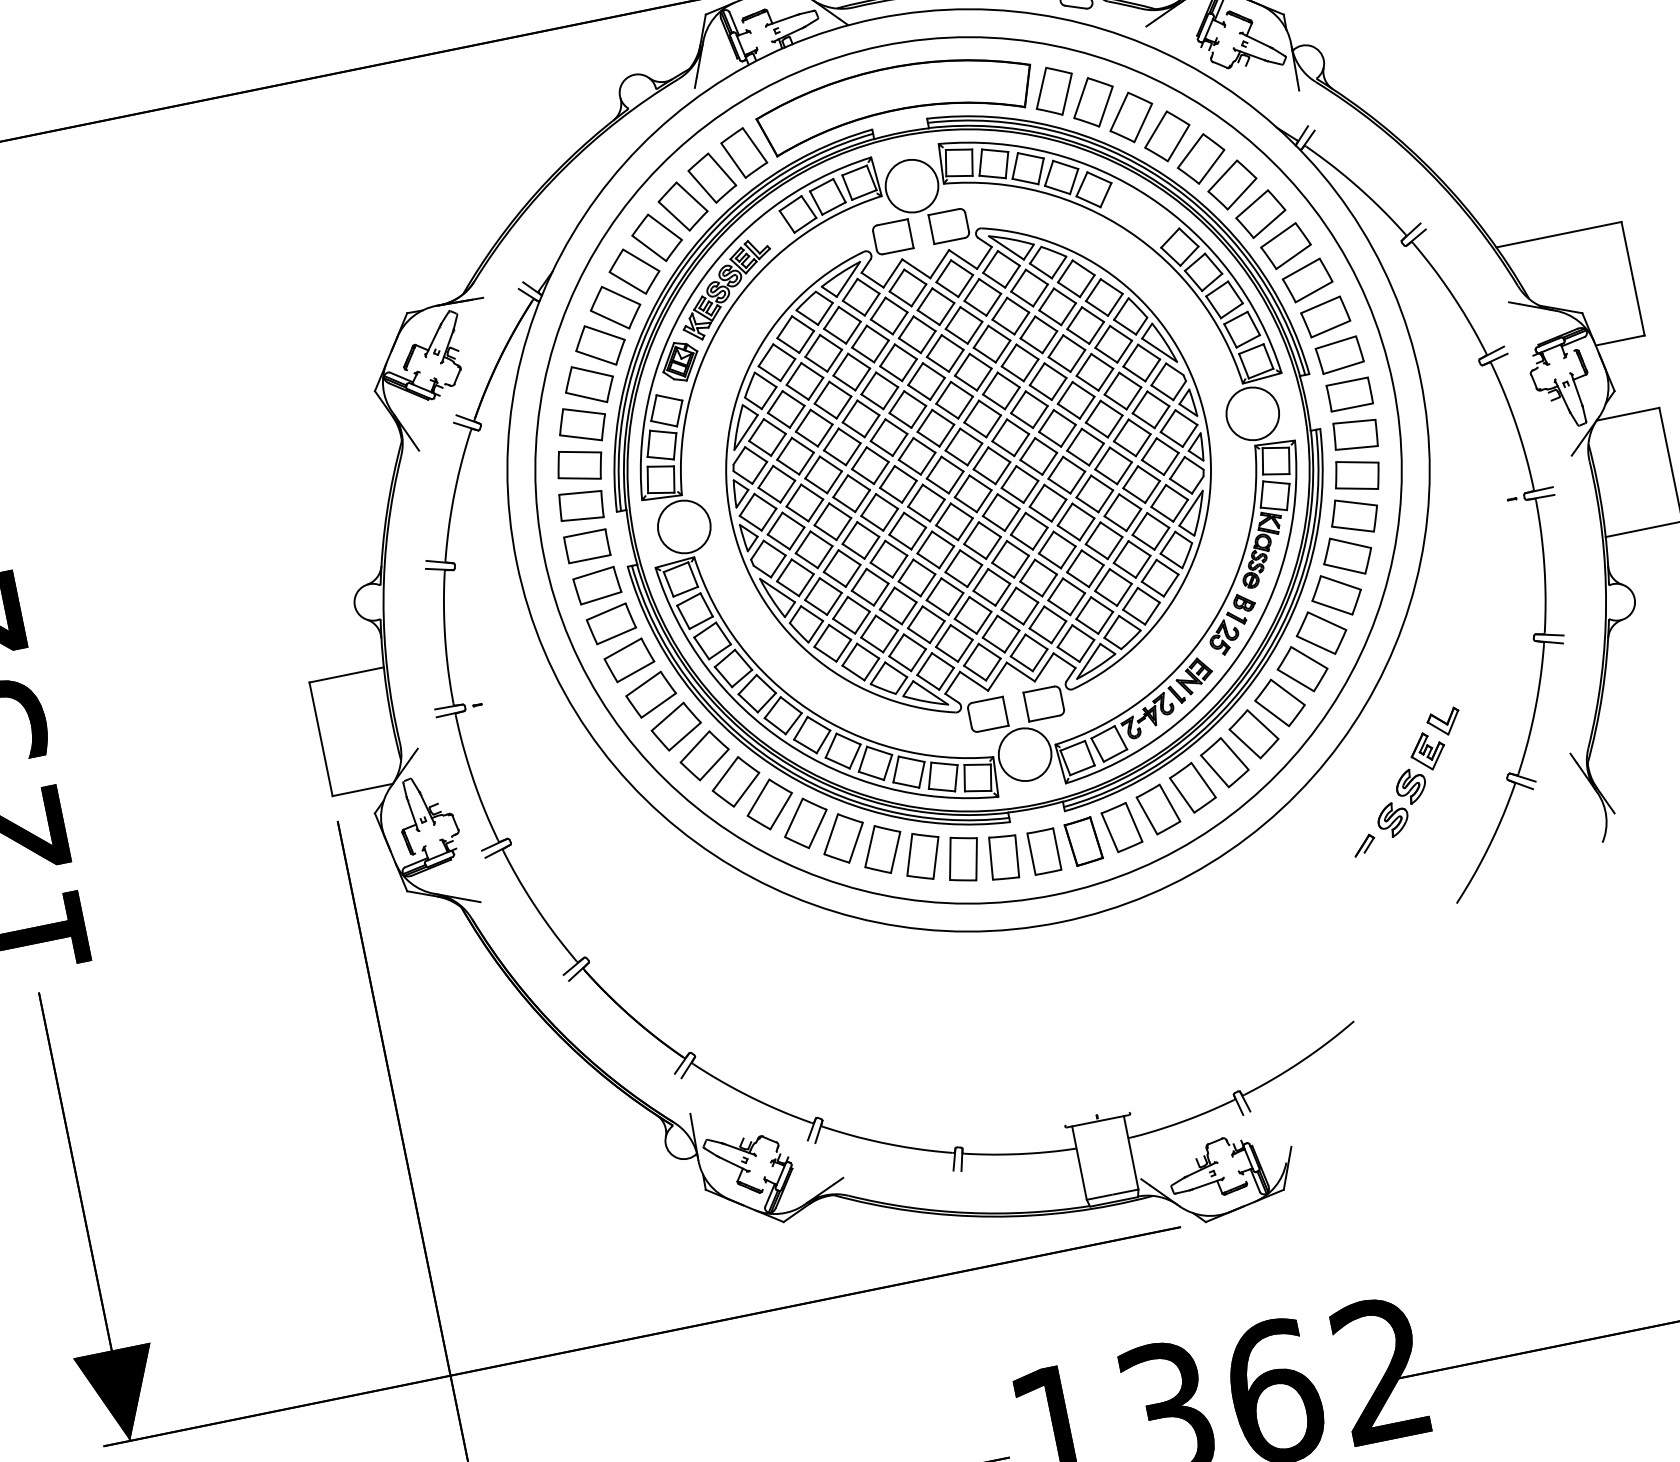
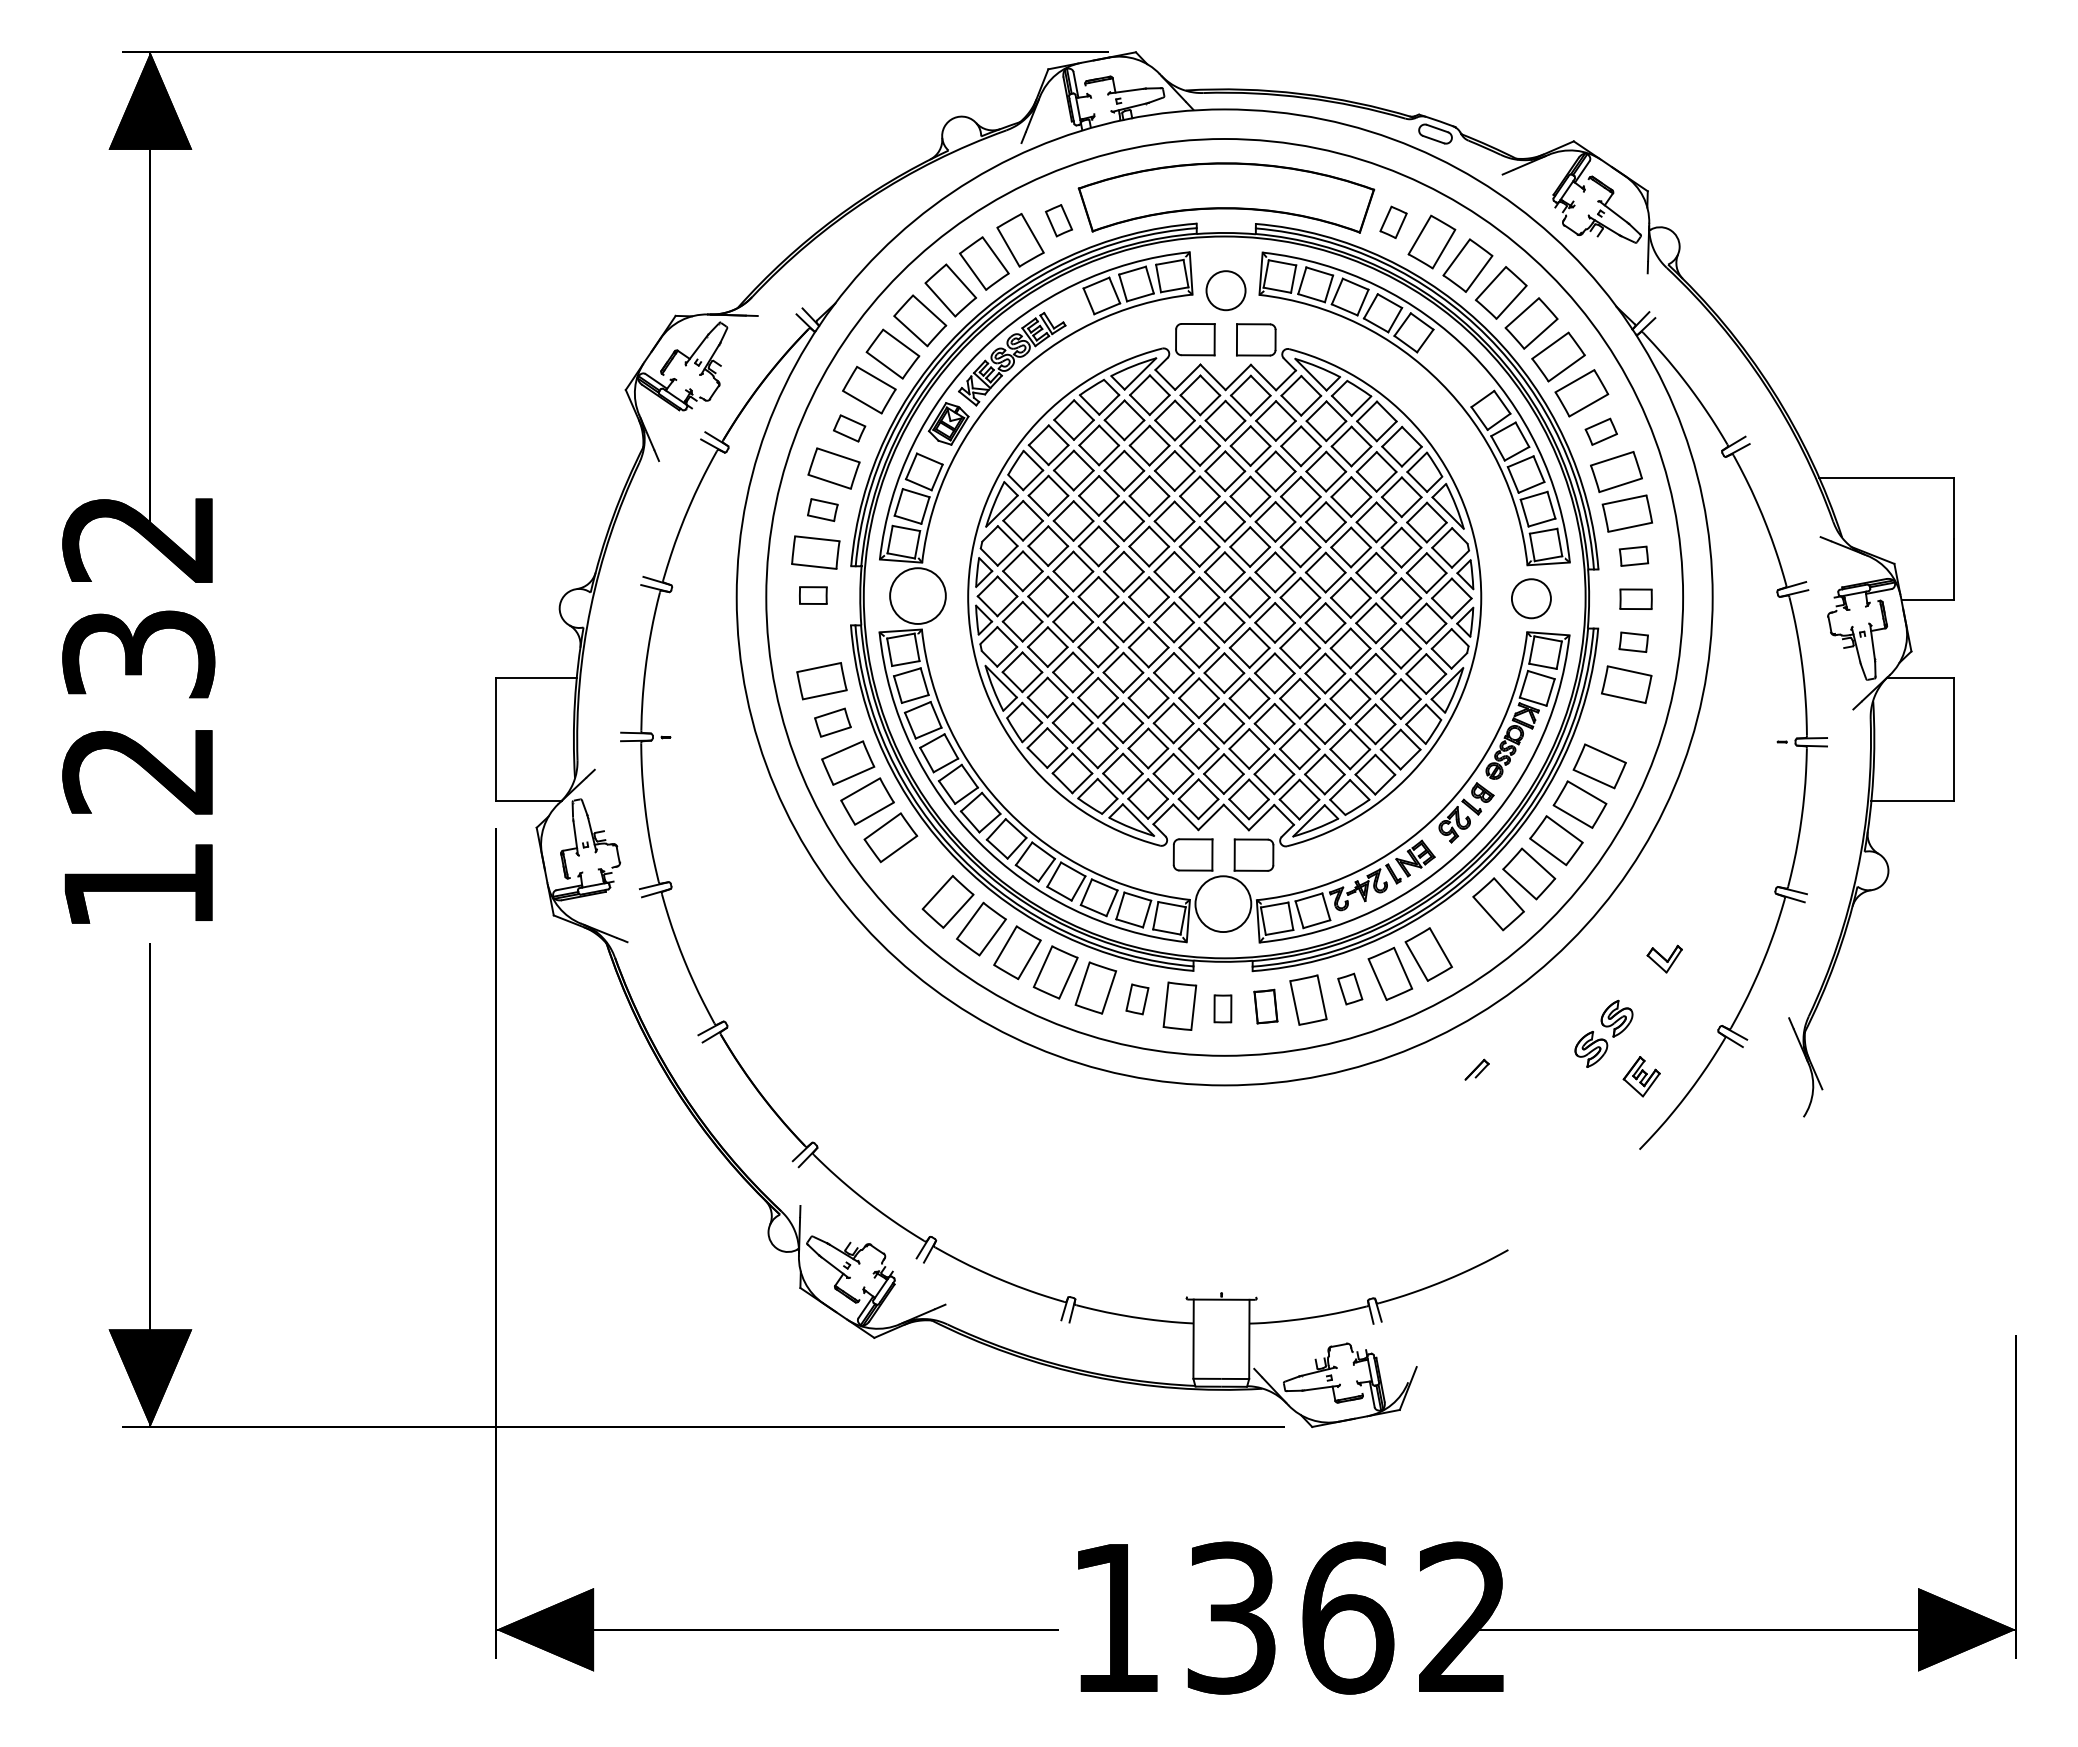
part: (1054, 91) -> (1393, 222), size x0.6
part: (743, 152) -> (1058, 220), size x0.6
circle: (911, 186) -> (1225, 290), size x0.7
part: (1286, 245) -> (1601, 431), size x0.6
part: (1339, 355) -> (1633, 556), size x0.6
part: (589, 384) -> (849, 428), size x0.6
part: (1349, 394) -> (1635, 599), size x0.7
circle: (1252, 413) -> (1531, 598), size x0.7
part: (1355, 435) -> (1633, 642), size x0.6
part: (579, 464) -> (822, 509), size x0.6
part: (1353, 516) -> (1614, 726), removed
part: (587, 546) -> (813, 595), size x0.6
part: (596, 585) -> (814, 638), removed
part: (628, 660) -> (832, 722), size x0.7
part: (1253, 733) -> (1464, 930), removed
part: (1427, 751) -> (1641, 1076), moved
part: (735, 782) -> (917, 871), removed
part: (1158, 808) -> (1350, 988), size x0.6
part: (1083, 841) -> (1265, 1006), size x0.7
part: (1363, 845) -> (1476, 1069), moved
part: (1043, 851) -> (1222, 1008), size x0.6
part: (963, 859) -> (1137, 999), size x0.6

